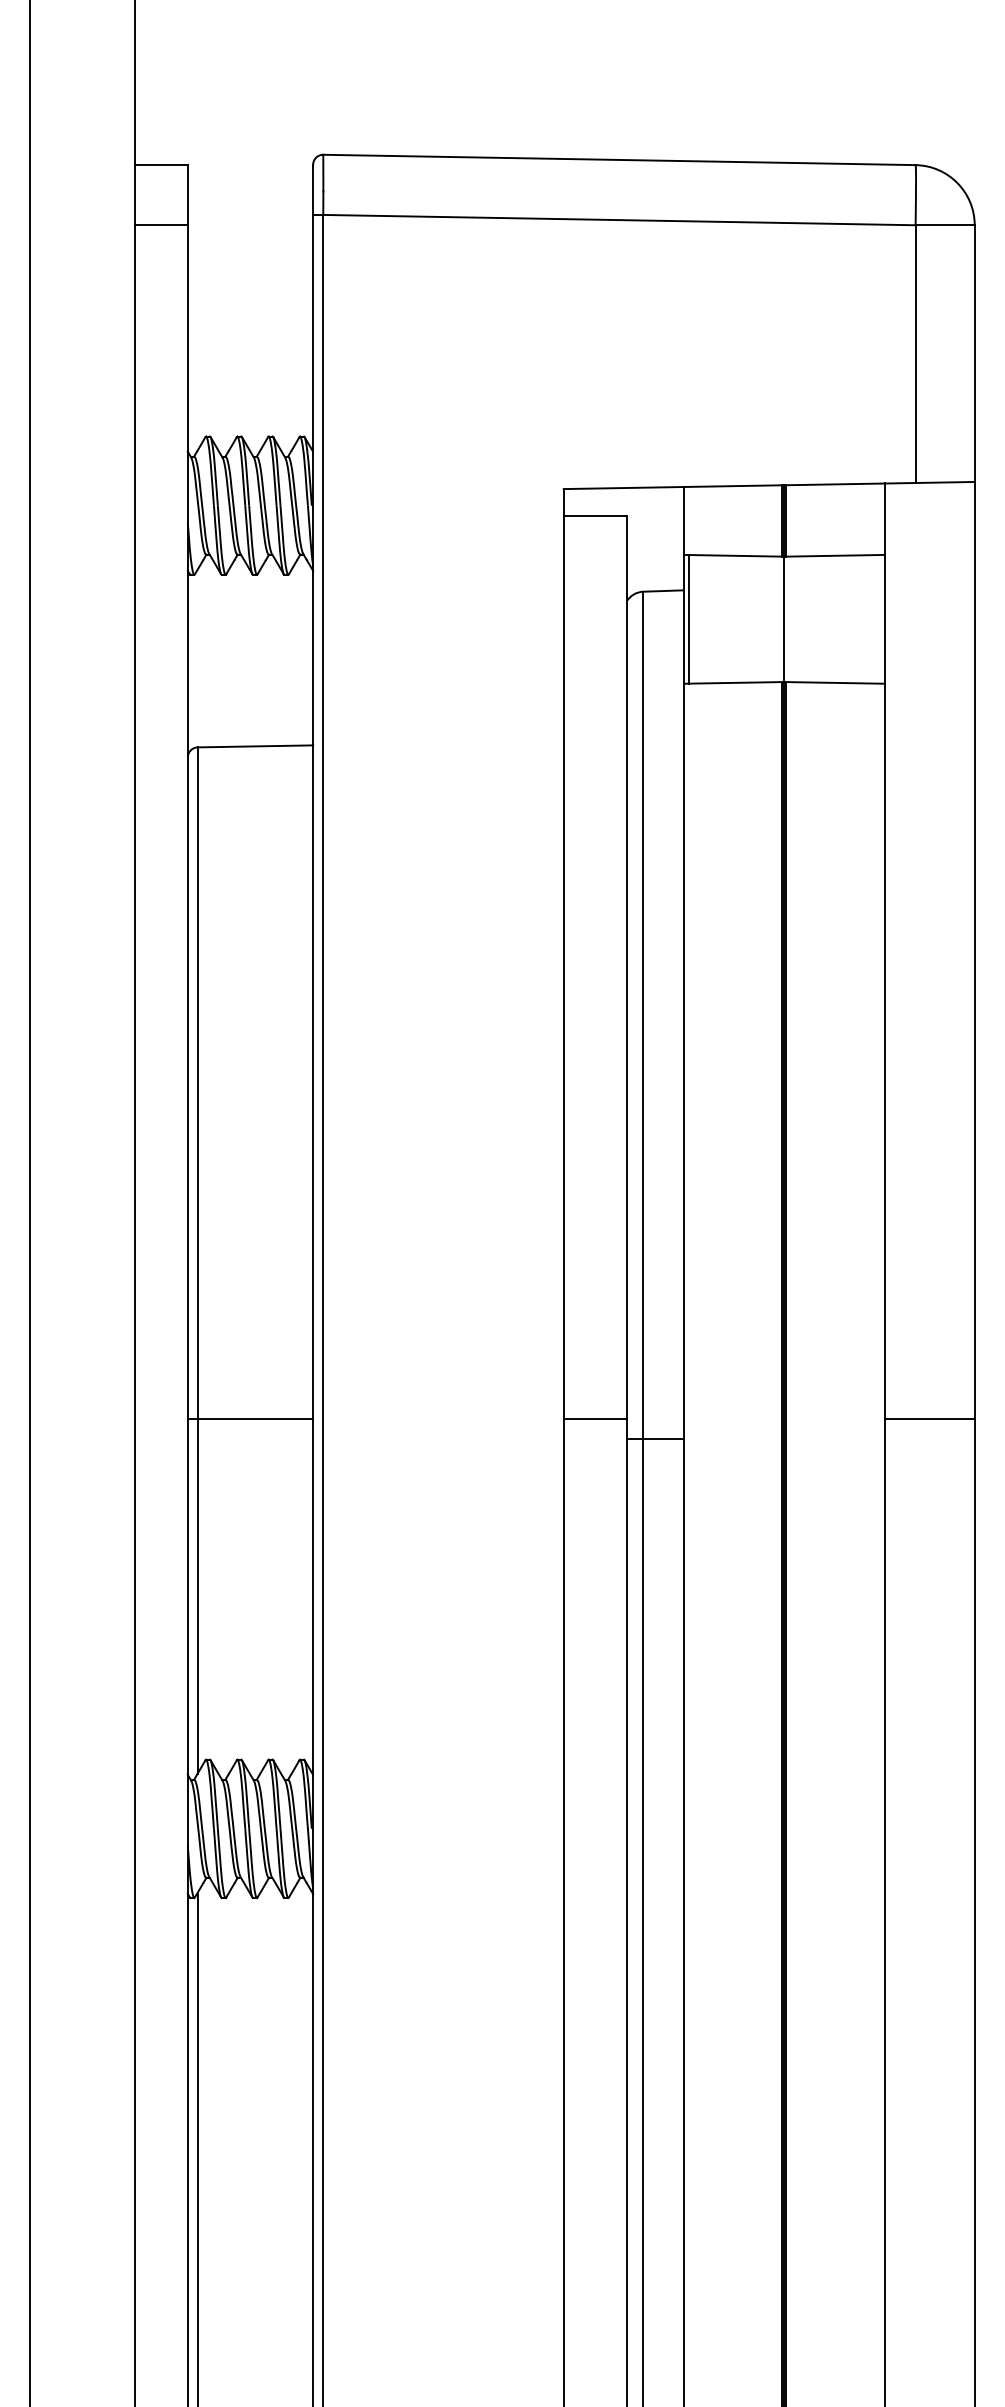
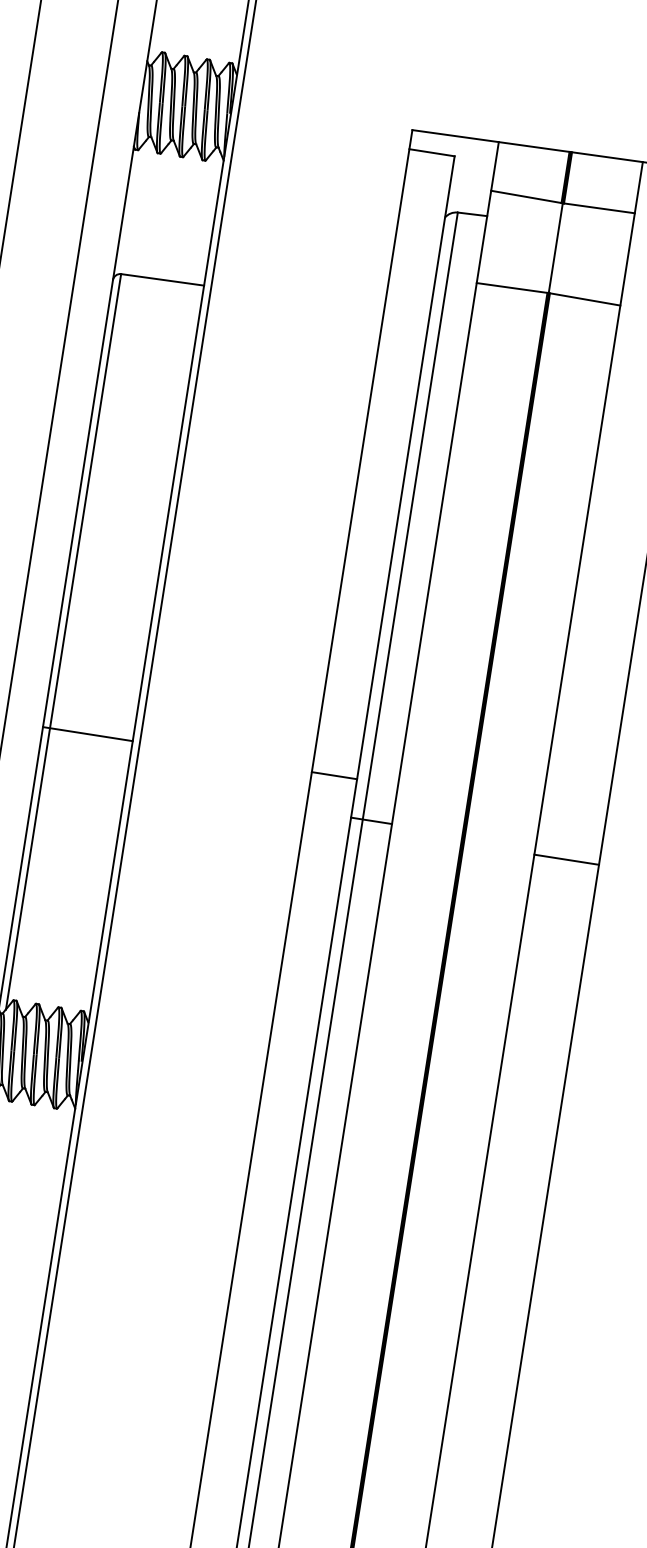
line: (689, 618) -> (487, 236), removed
line: (250, 1419) -> (87, 734), moved
line: (594, 1419) -> (333, 775), moved
line: (929, 1419) -> (566, 859), moved

